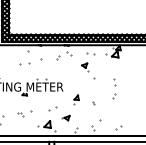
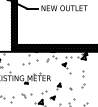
part: (114, 88) -> (83, 79), size x1.43

